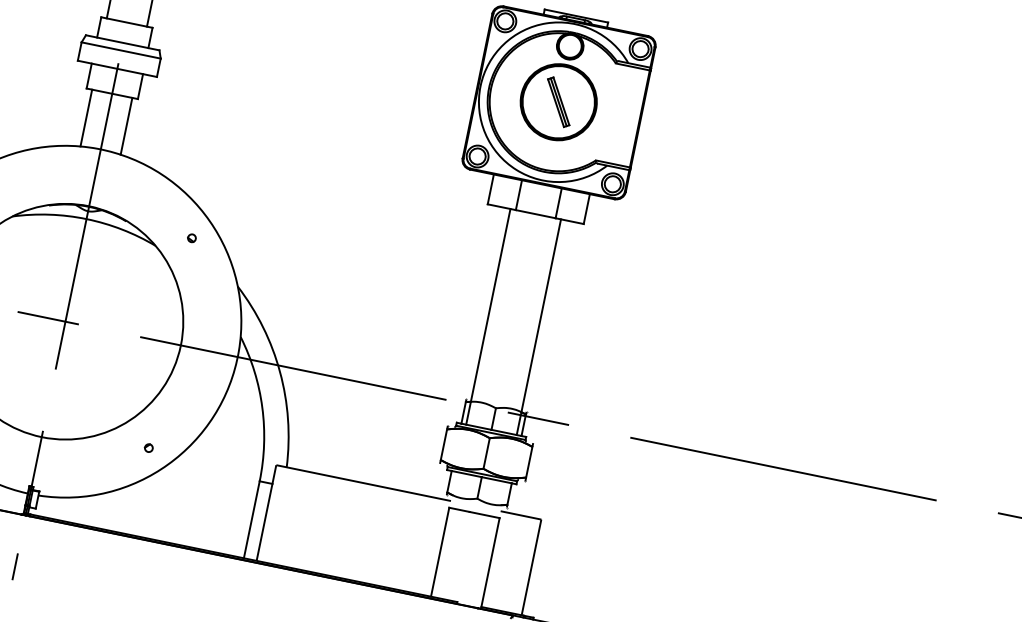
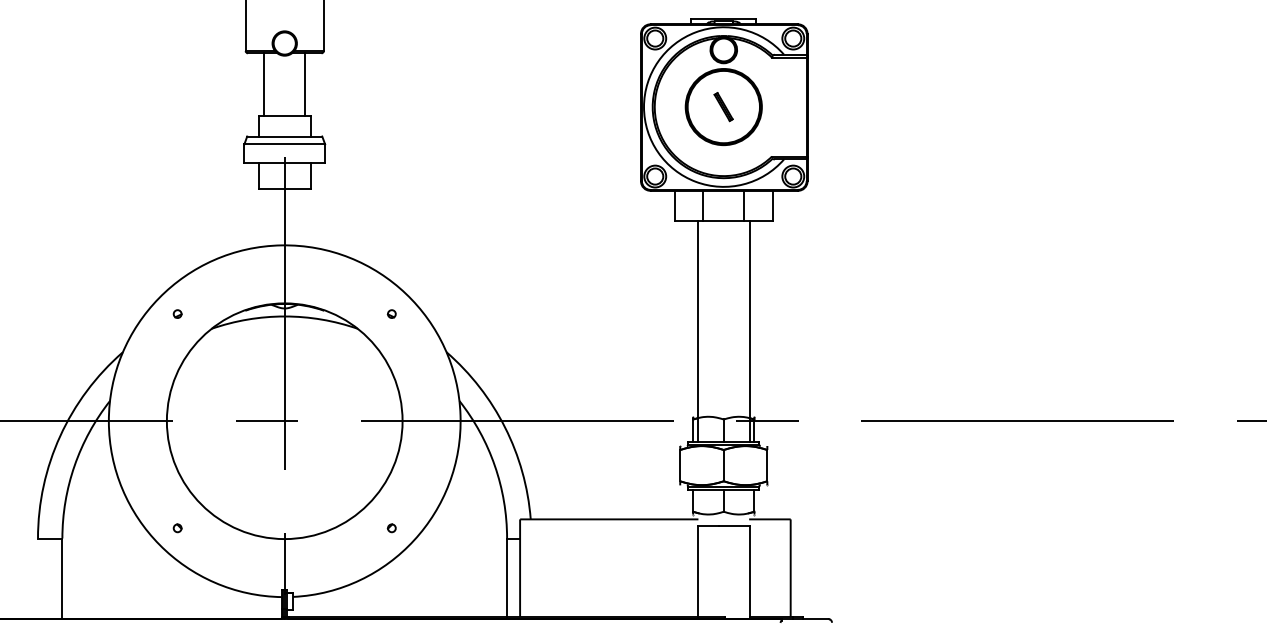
part: (558, 101) -> (723, 106), size x0.6
line: (86, 118) -> (264, 217), removed
line: (126, 126) -> (305, 217), removed

